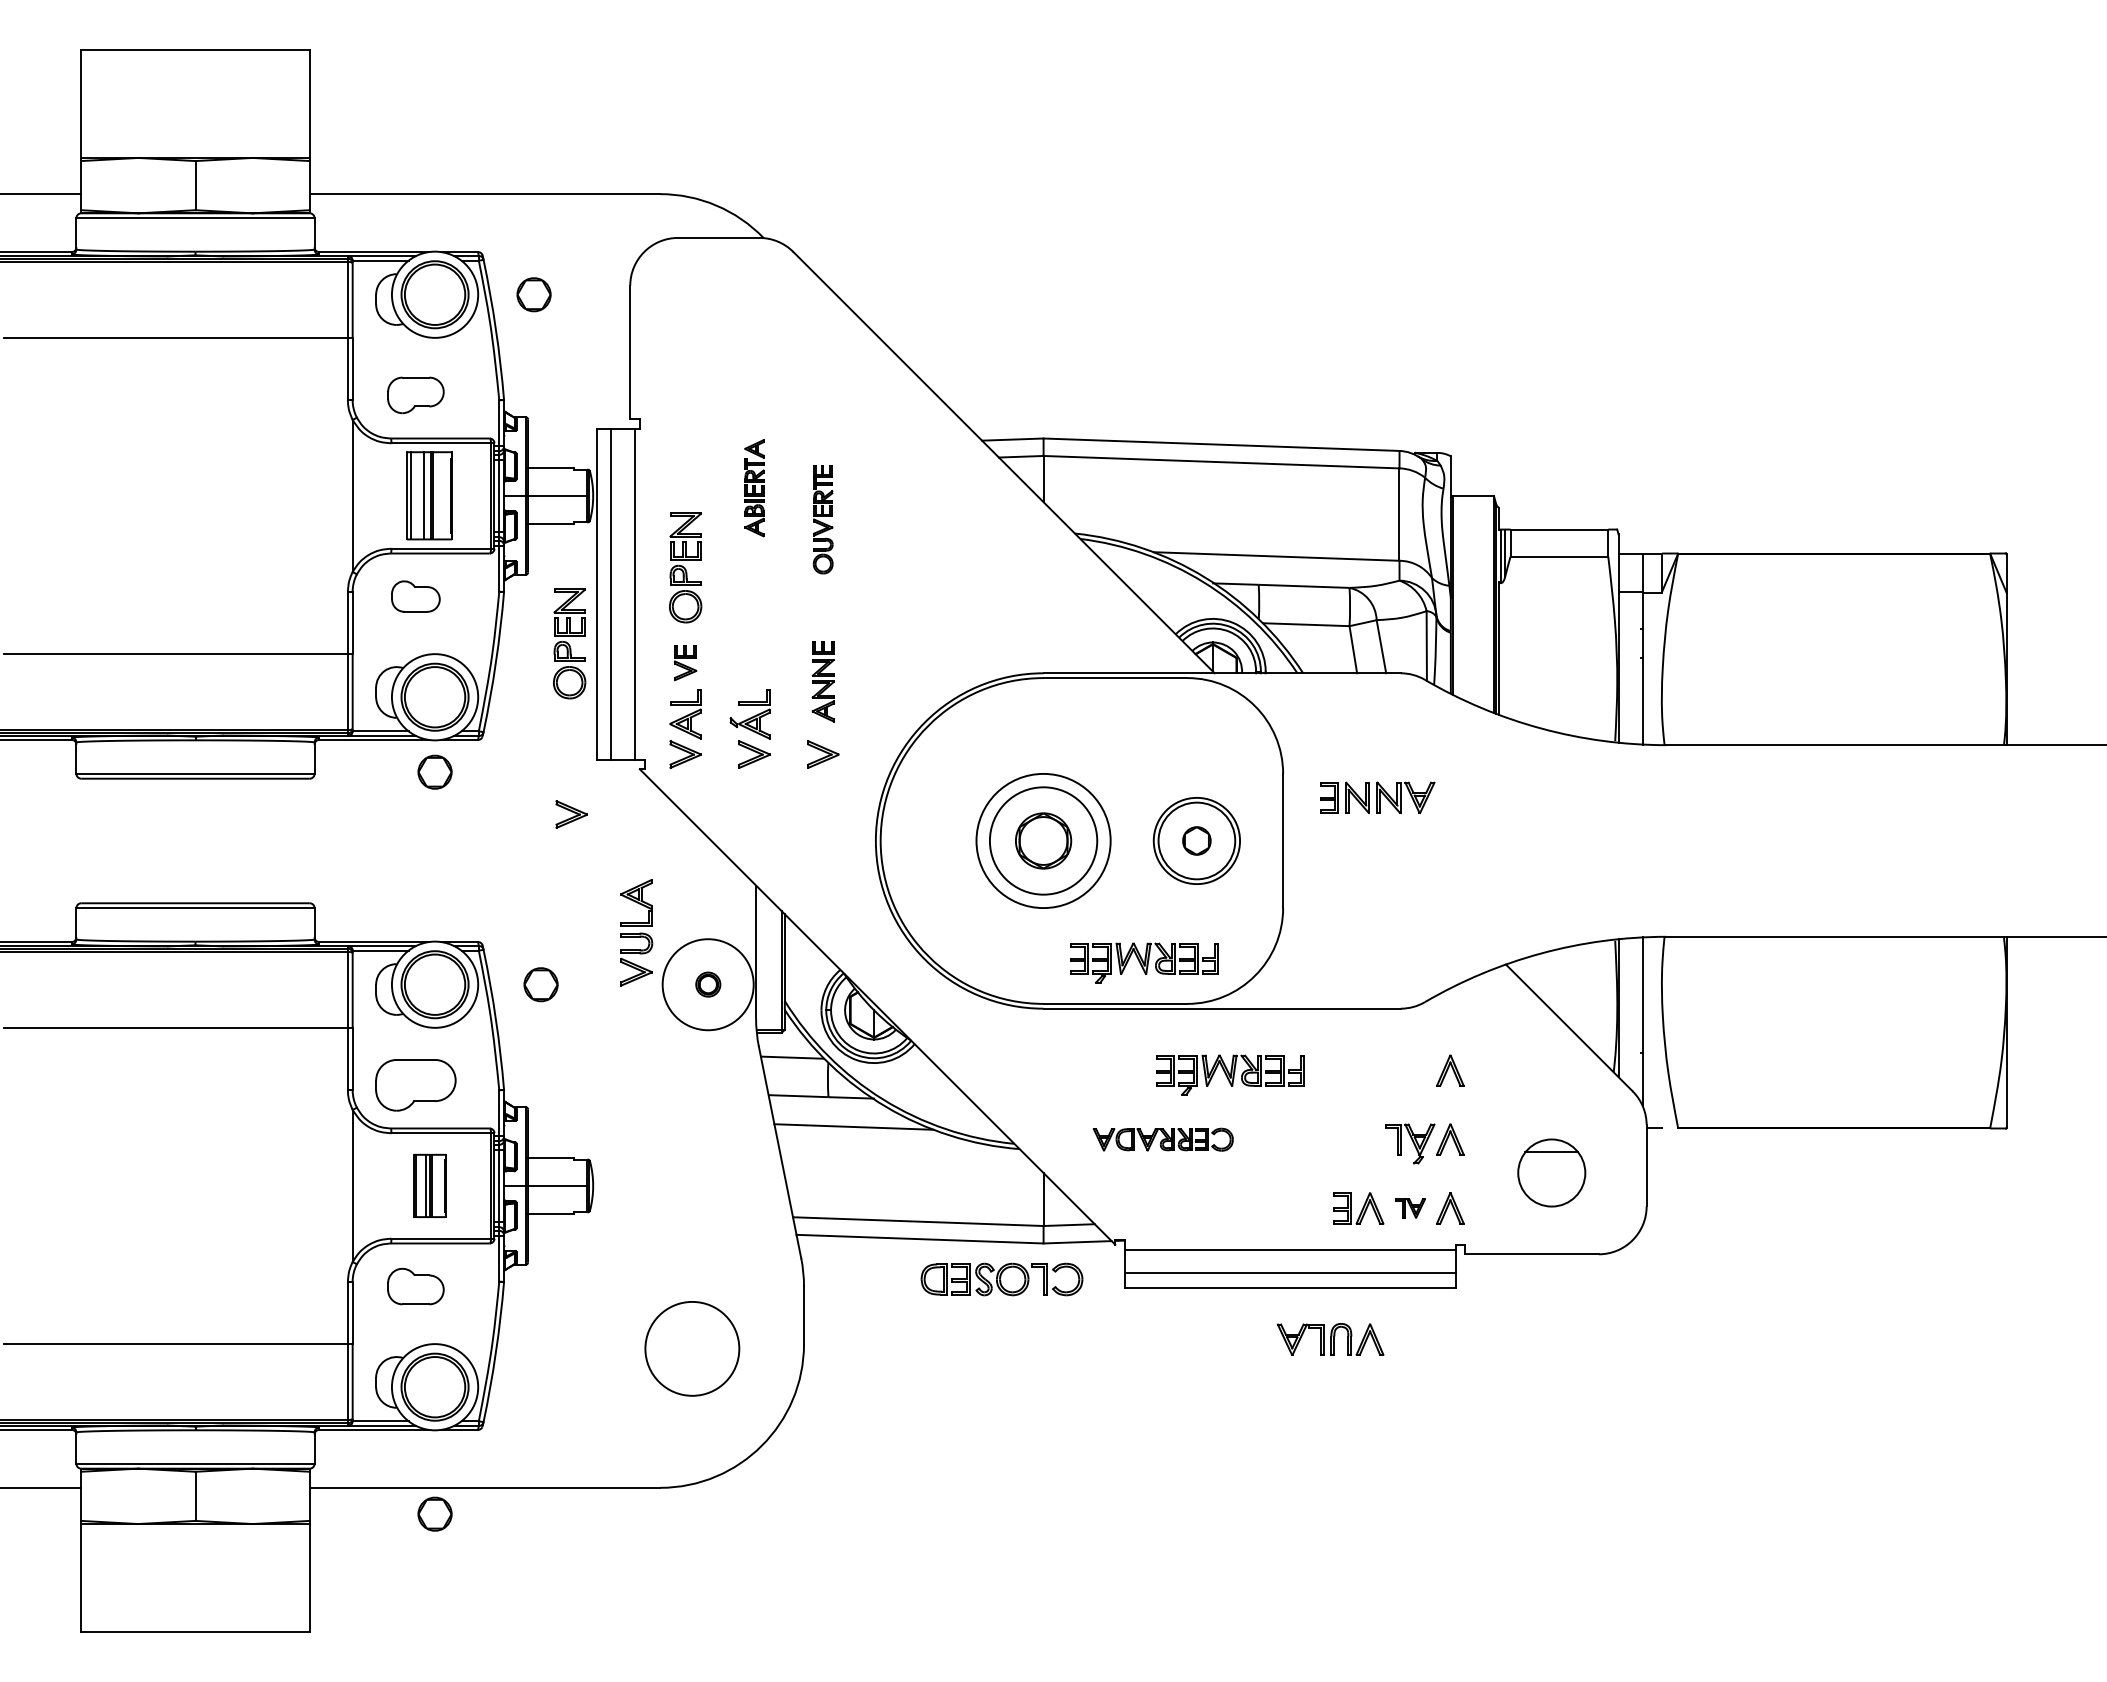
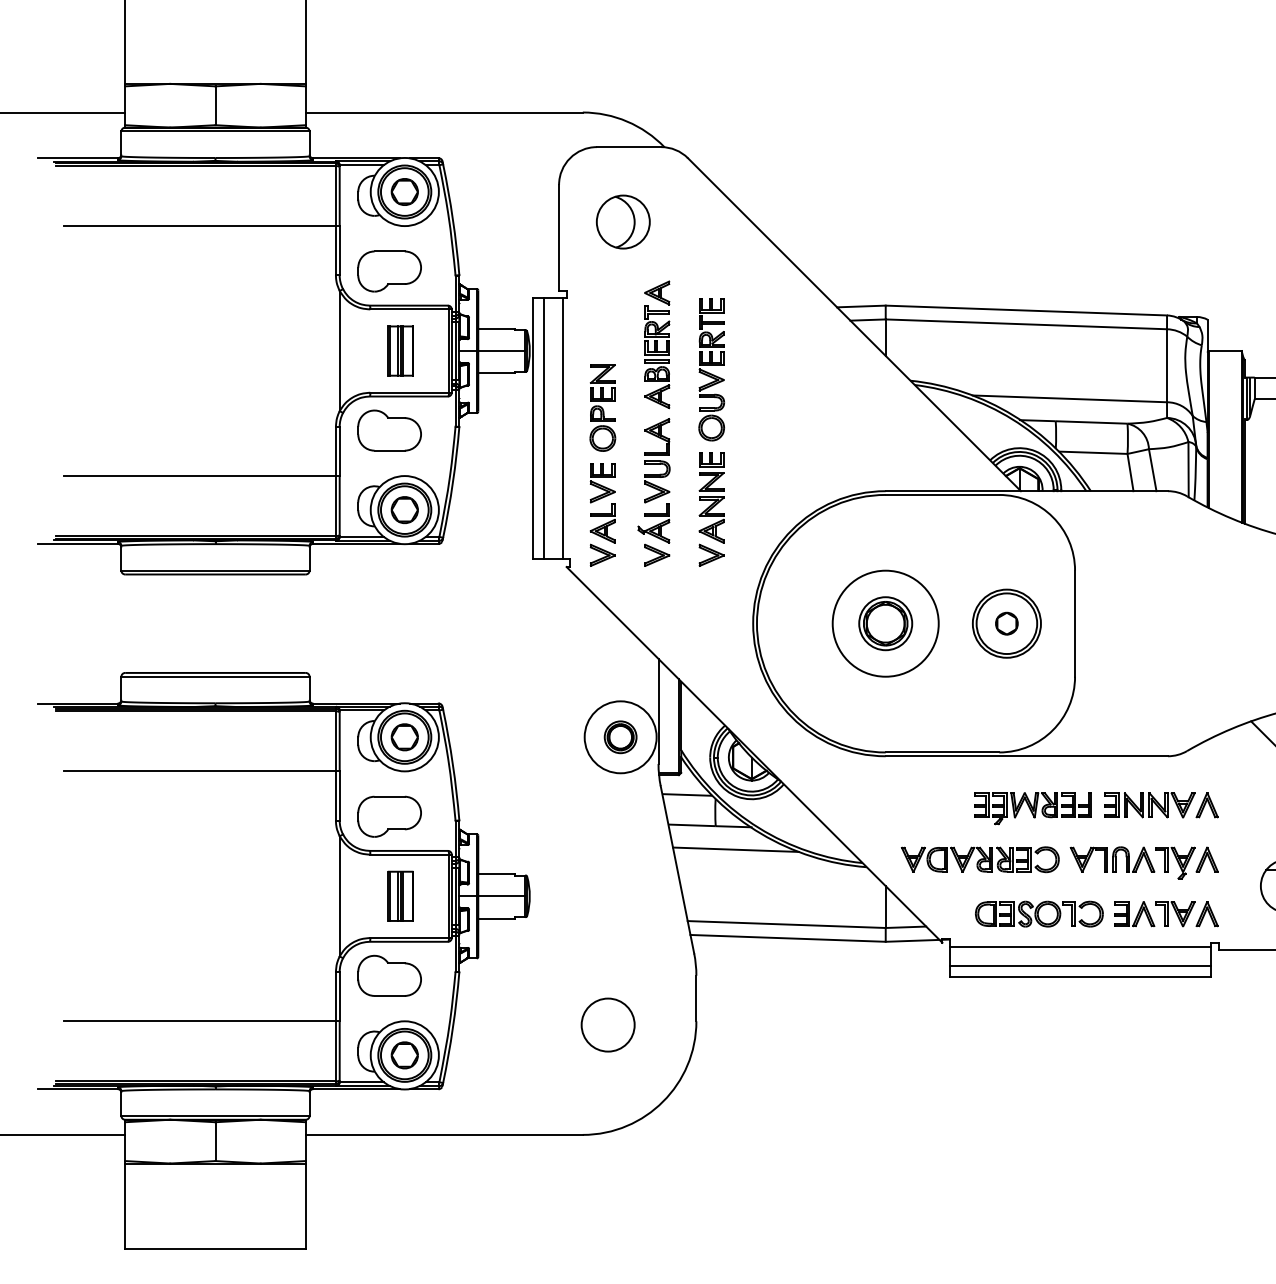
part: (533, 294) -> (404, 191), moved
part: (711, 332) -> (623, 221), added
part: (415, 395) -> (389, 271), size x1.43
part: (754, 488) -> (657, 345), size x1.67
part: (429, 496) -> (400, 351), size x0.71
part: (822, 519) -> (711, 369), size x1.67
part: (415, 596) -> (389, 430), size x1.67
part: (569, 643) -> (511, 467), removed
part: (685, 662) -> (602, 482), size x1.43
part: (823, 681) -> (711, 497), size x1.43
part: (434, 771) -> (404, 509), moved
part: (1377, 797) -> (1149, 805), moved
part: (571, 814) -> (512, 602), removed
circle: (1043, 840) -> (885, 623), size x0.62
part: (636, 932) -> (657, 460), moved
part: (1144, 962) -> (965, 719), removed
part: (540, 984) -> (404, 737), moved
part: (708, 984) -> (620, 737), size x1.67
part: (1163, 1139) -> (980, 859), size x1.43
part: (1410, 1208) -> (1175, 914), size x1.67
part: (1001, 1279) -> (1038, 914), moved
part: (415, 1286) -> (389, 975), size x1.43
part: (1330, 1339) -> (1112, 859), moved
circle: (691, 1348) -> (607, 1024), size x0.71
part: (434, 1513) -> (404, 1054), moved

